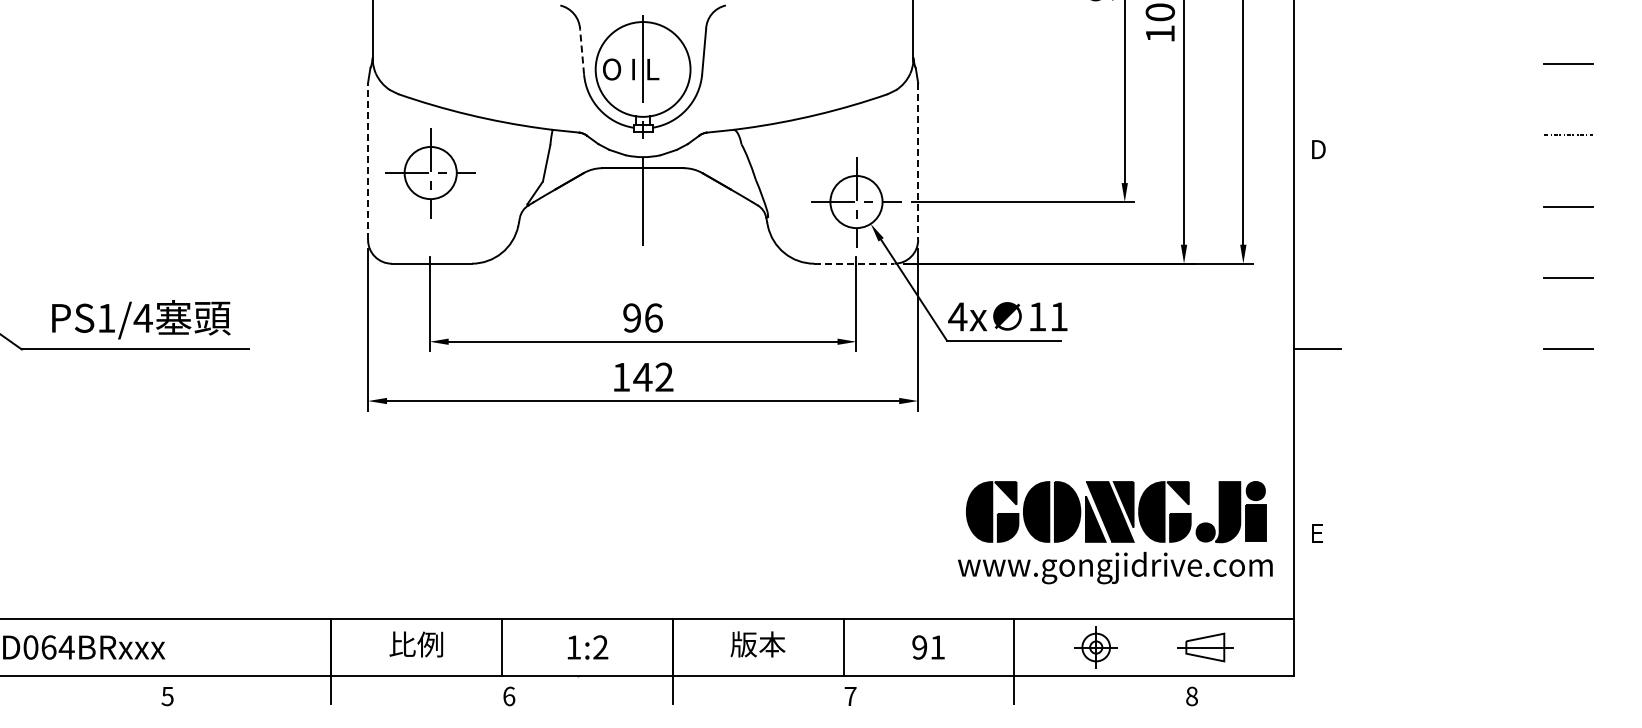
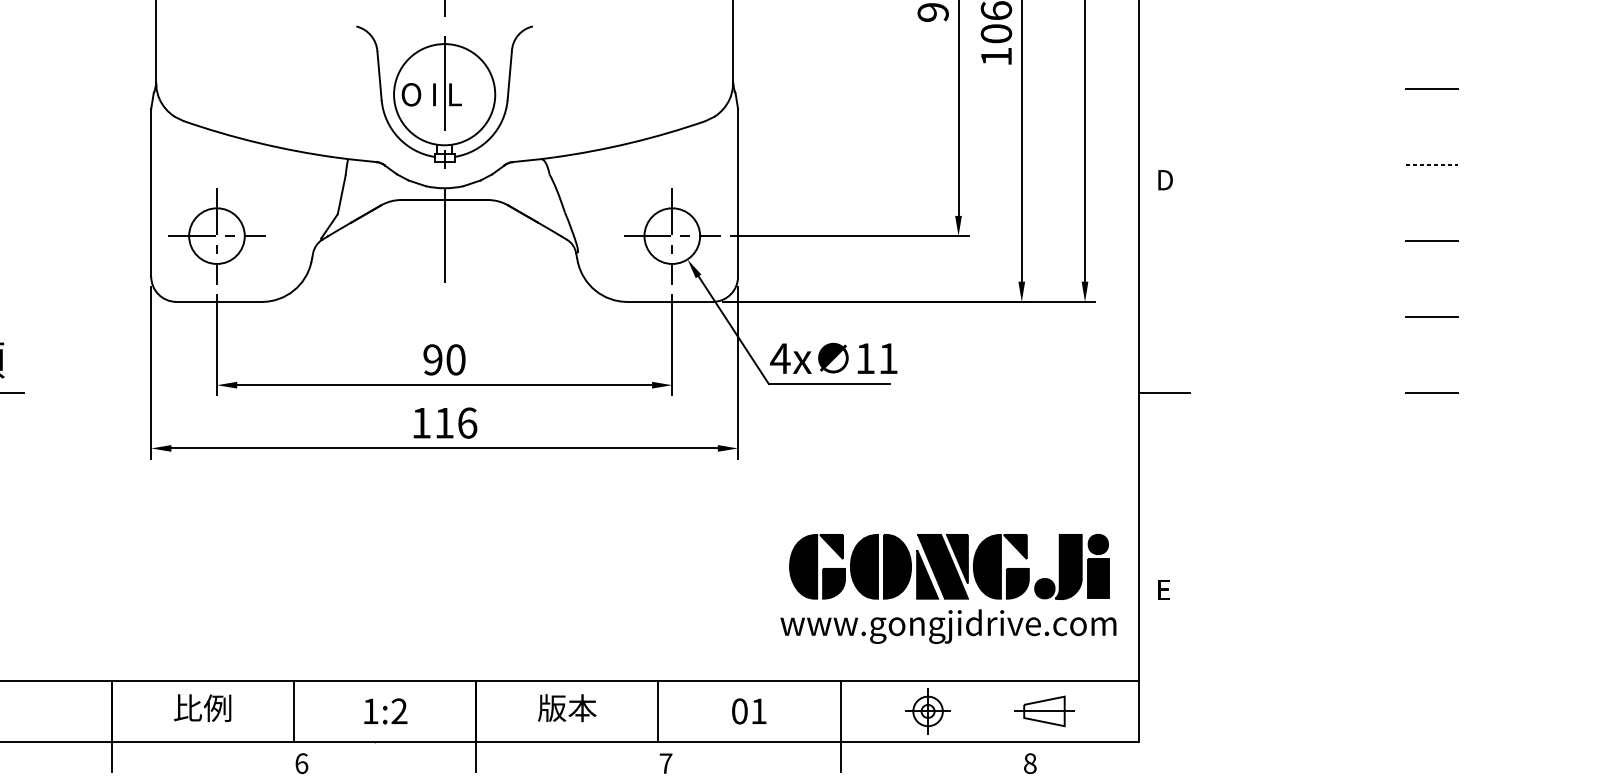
line: (582, 51) -> (379, 75), dashed -> solid
line: (368, 161) -> (151, 192), dashed -> solid
line: (918, 161) -> (738, 192), dashed -> solid
part: (430, 173) -> (216, 236), moved
line: (854, 263) -> (670, 301), dashed -> solid
text: (653, 317) -> (455, 359), 96 -> 90
text: (653, 376) -> (455, 422), 142 -> 116
text: (919, 647) -> (739, 711), 91 -> 01

